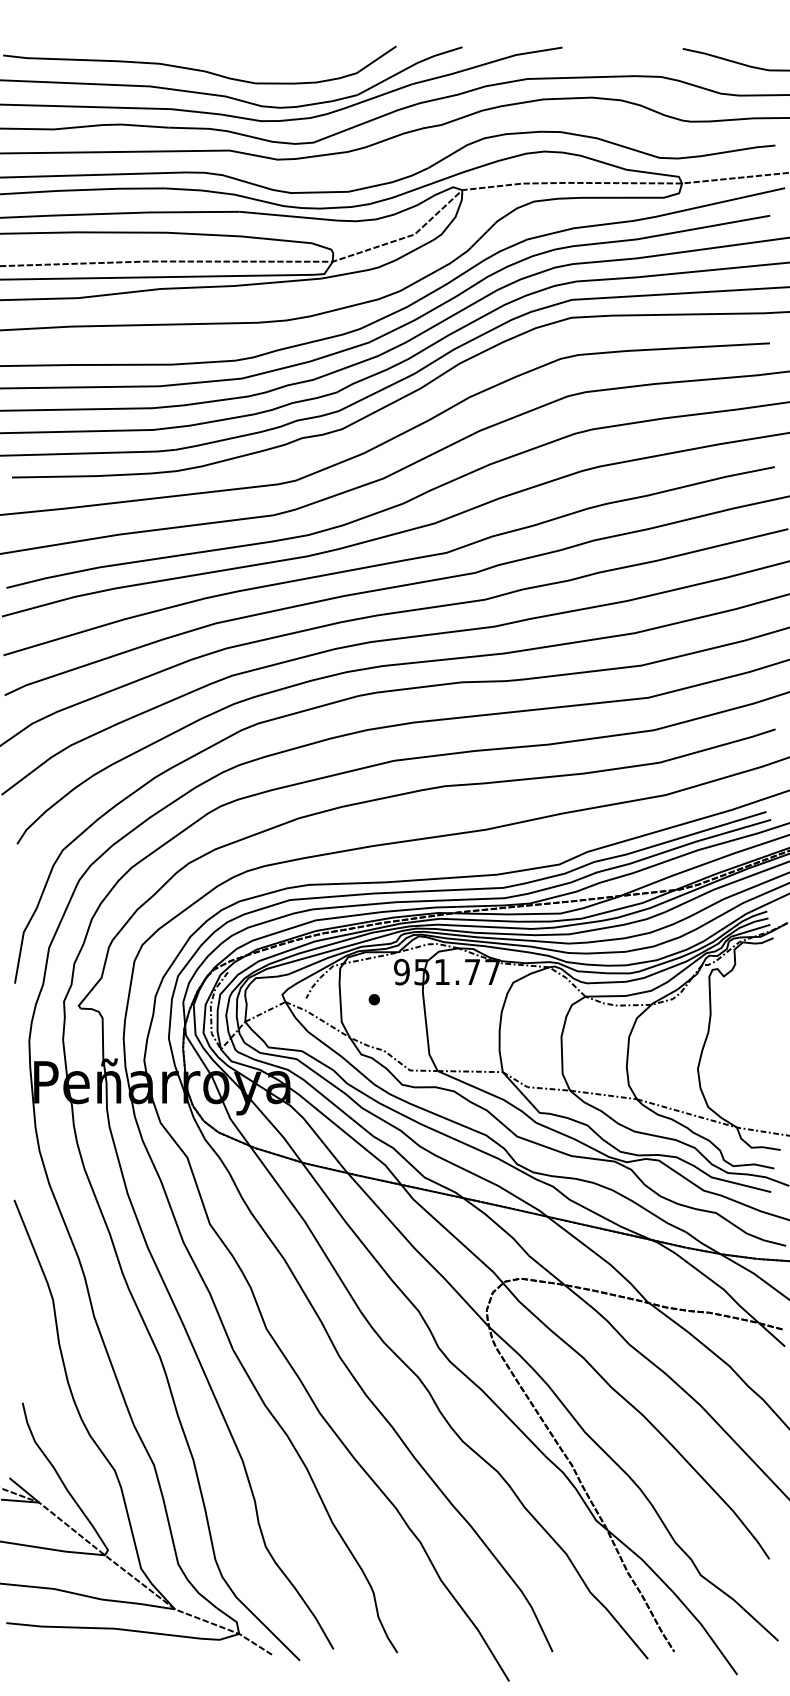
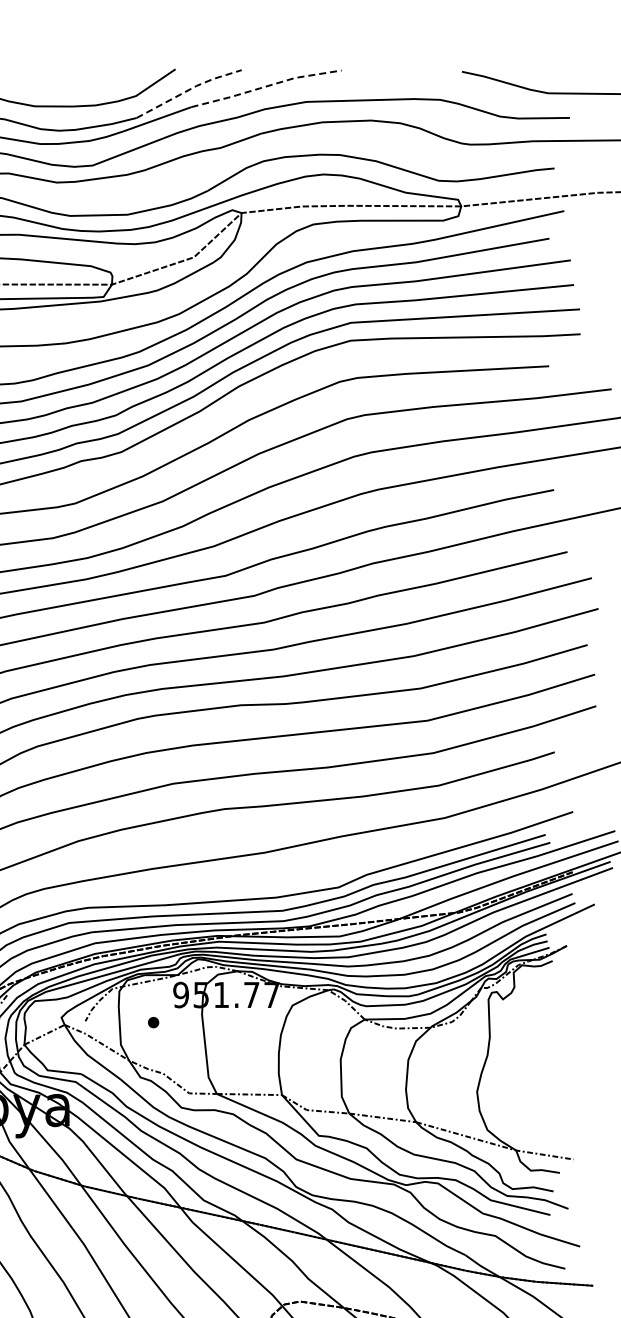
line: (487, 63) -> (266, 86), solid -> dashed
line: (410, 66) -> (189, 89), solid -> dashed

